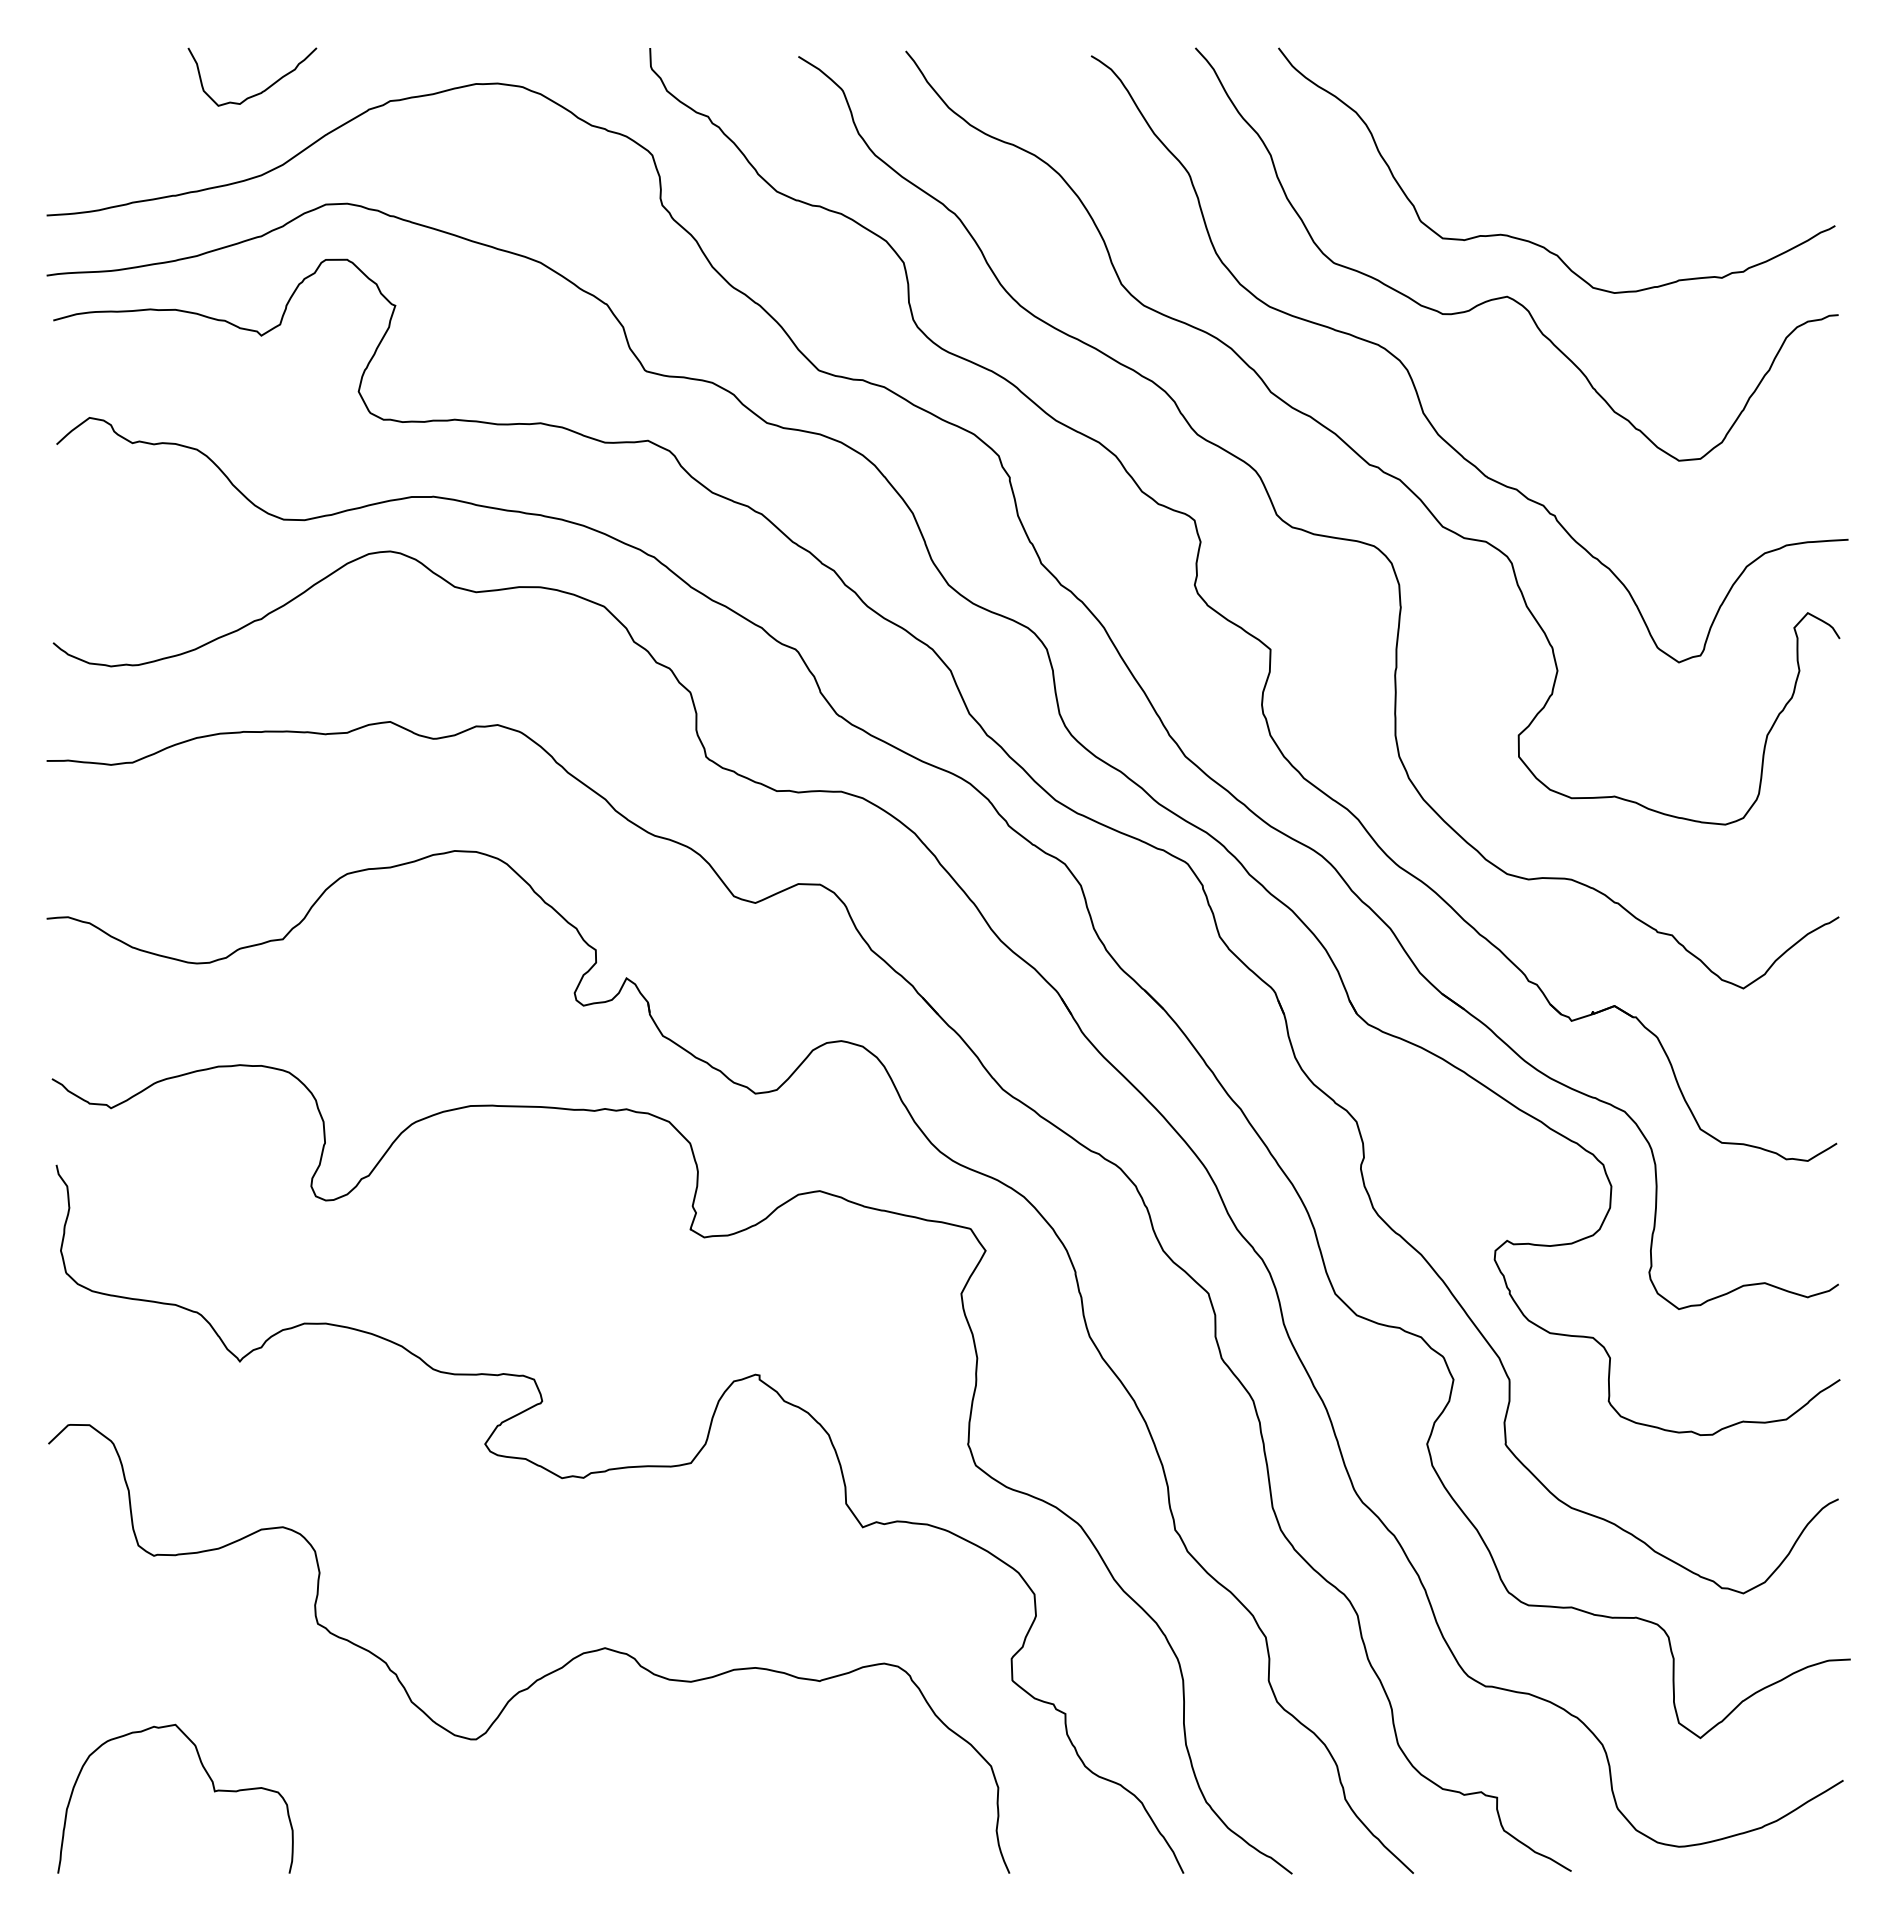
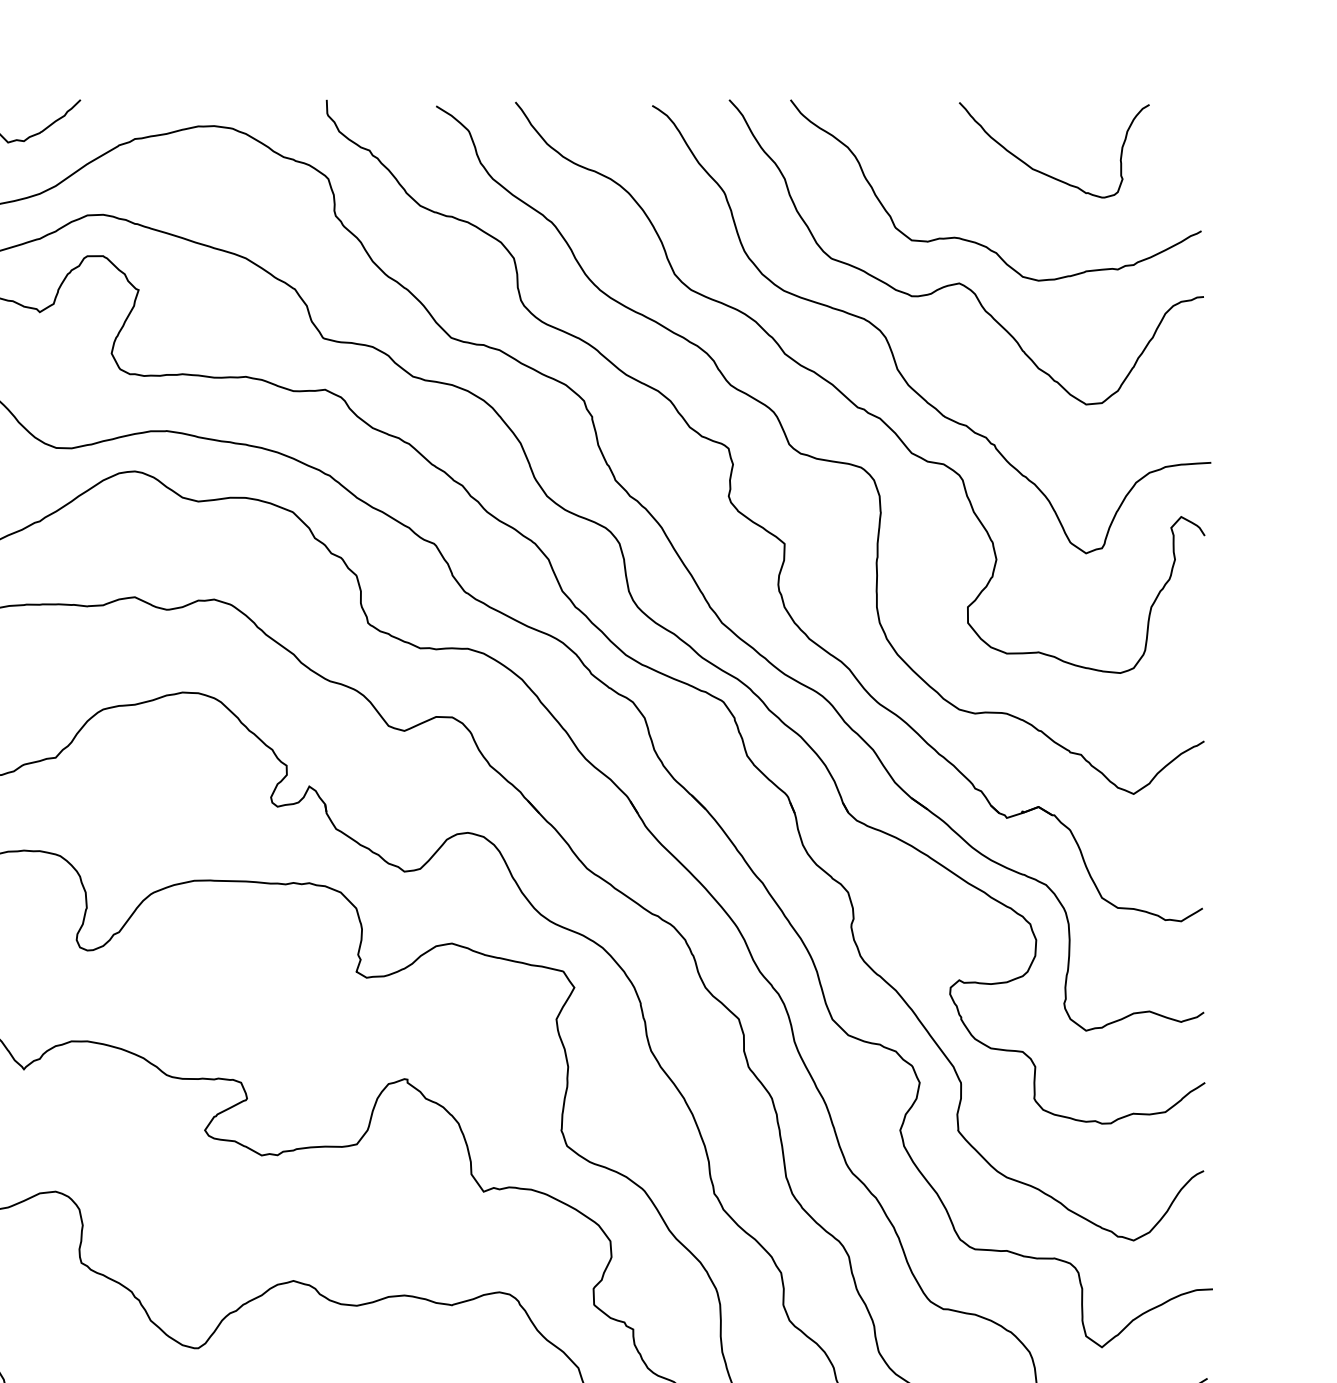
curve: (1625, 148) -> (1046, 174), added

